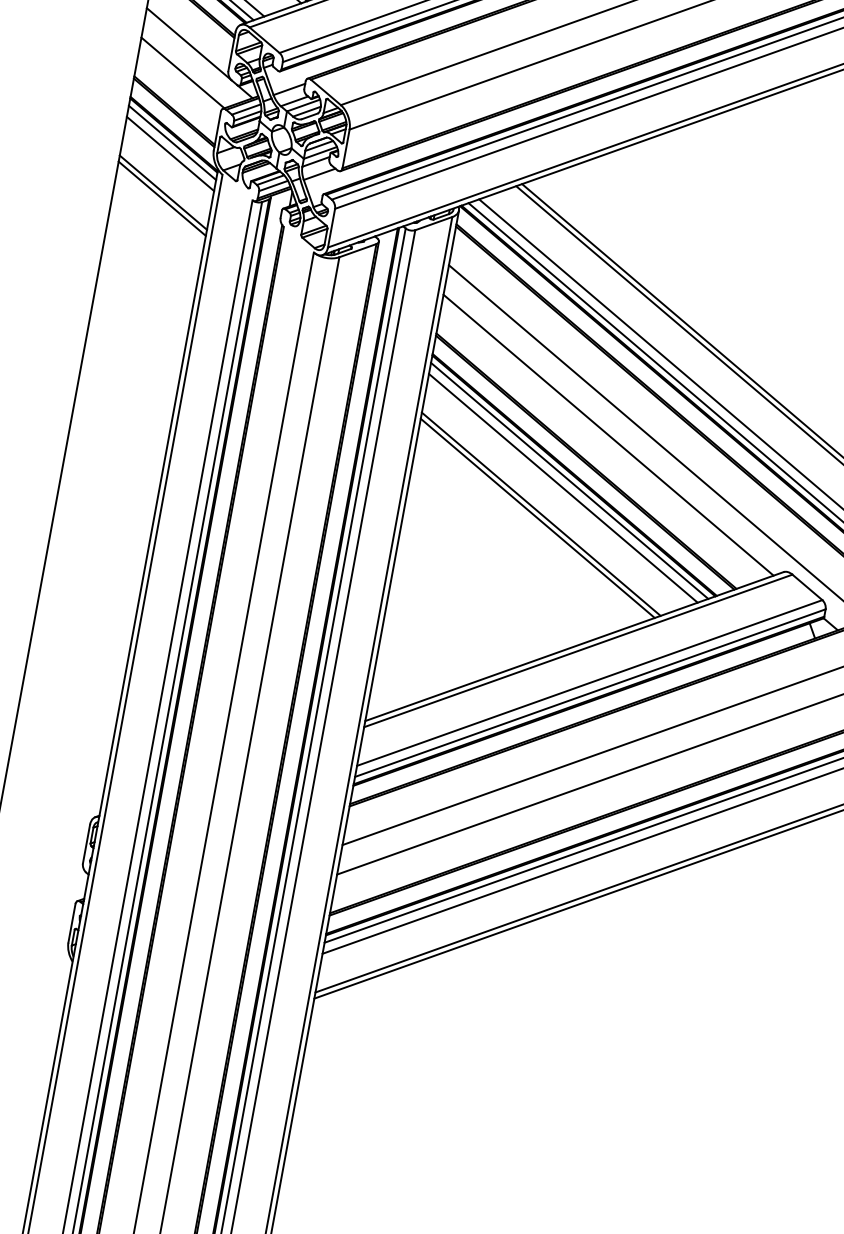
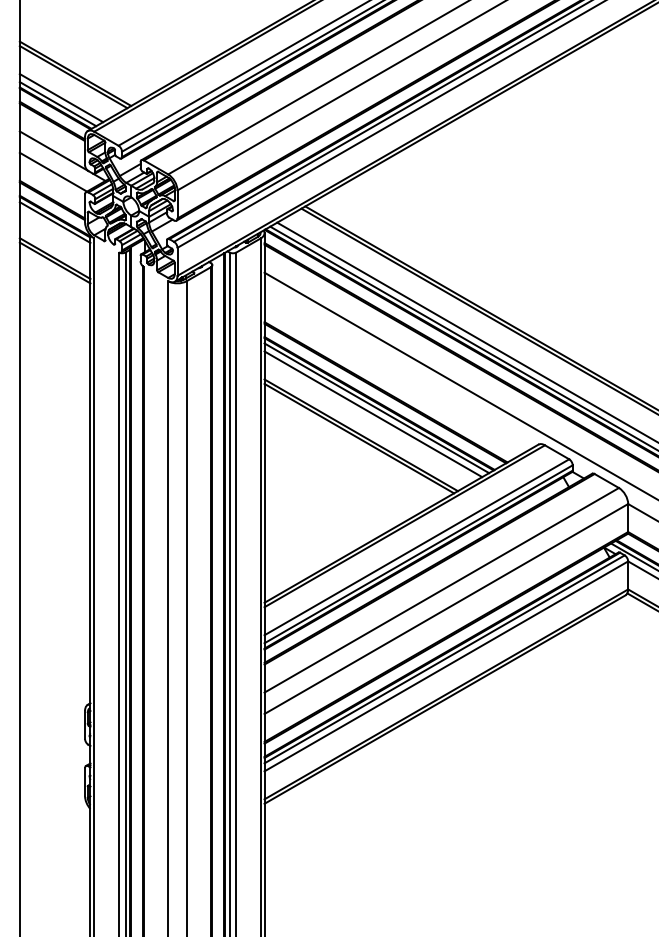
line: (169, 153) -> (54, 230), removed
line: (607, 435) -> (397, 371), removed

